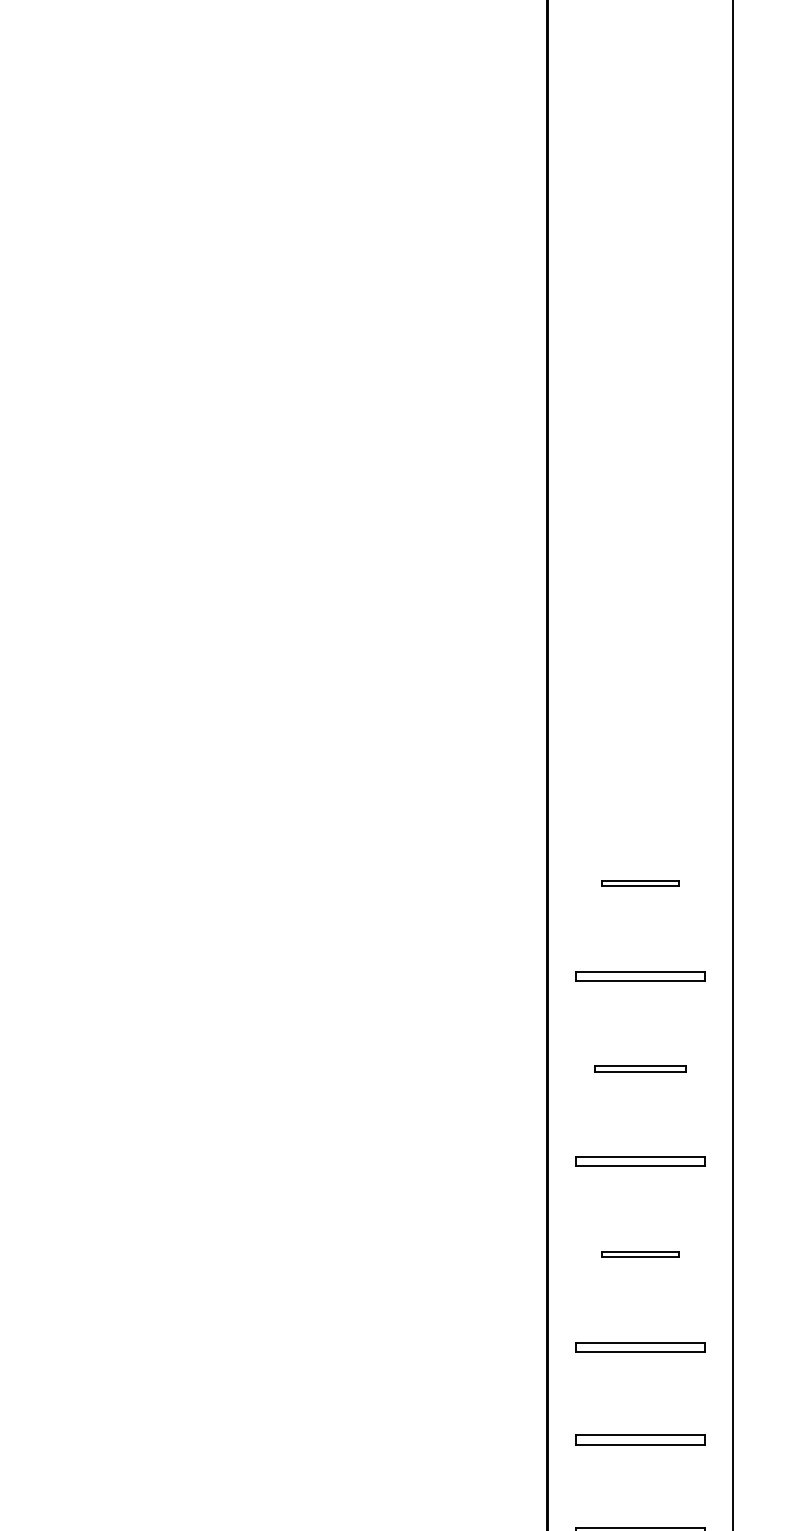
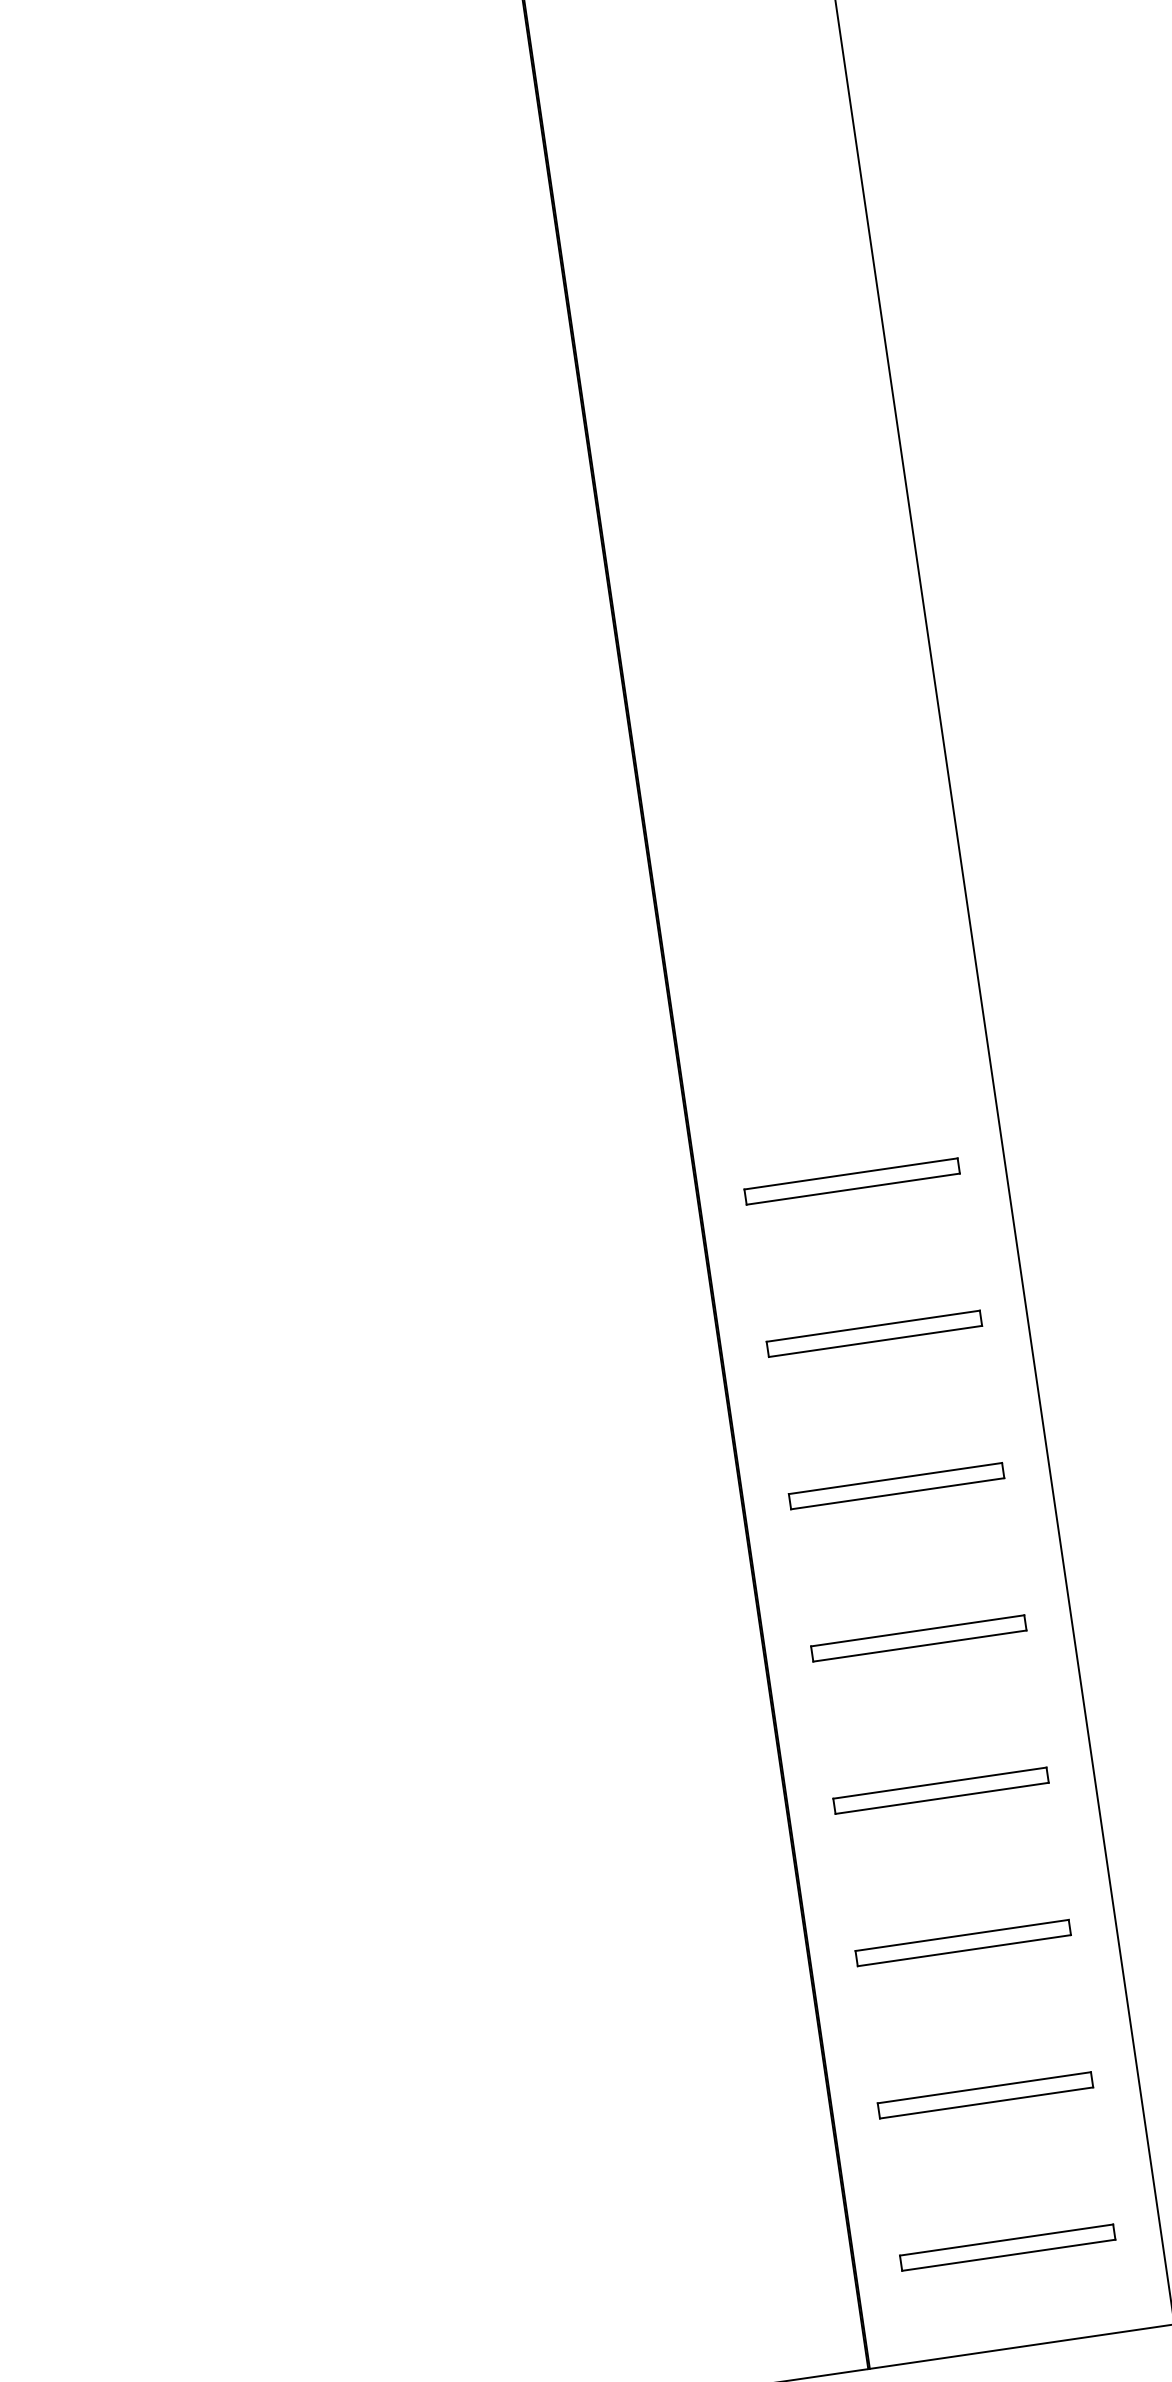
part: (640, 883) -> (852, 1181), size x1.67
part: (640, 1068) -> (896, 1485), size x1.43
part: (640, 1254) -> (941, 1790), size x1.67

